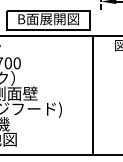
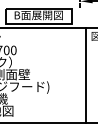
line: (93, 94) -> (86, 75), moved

